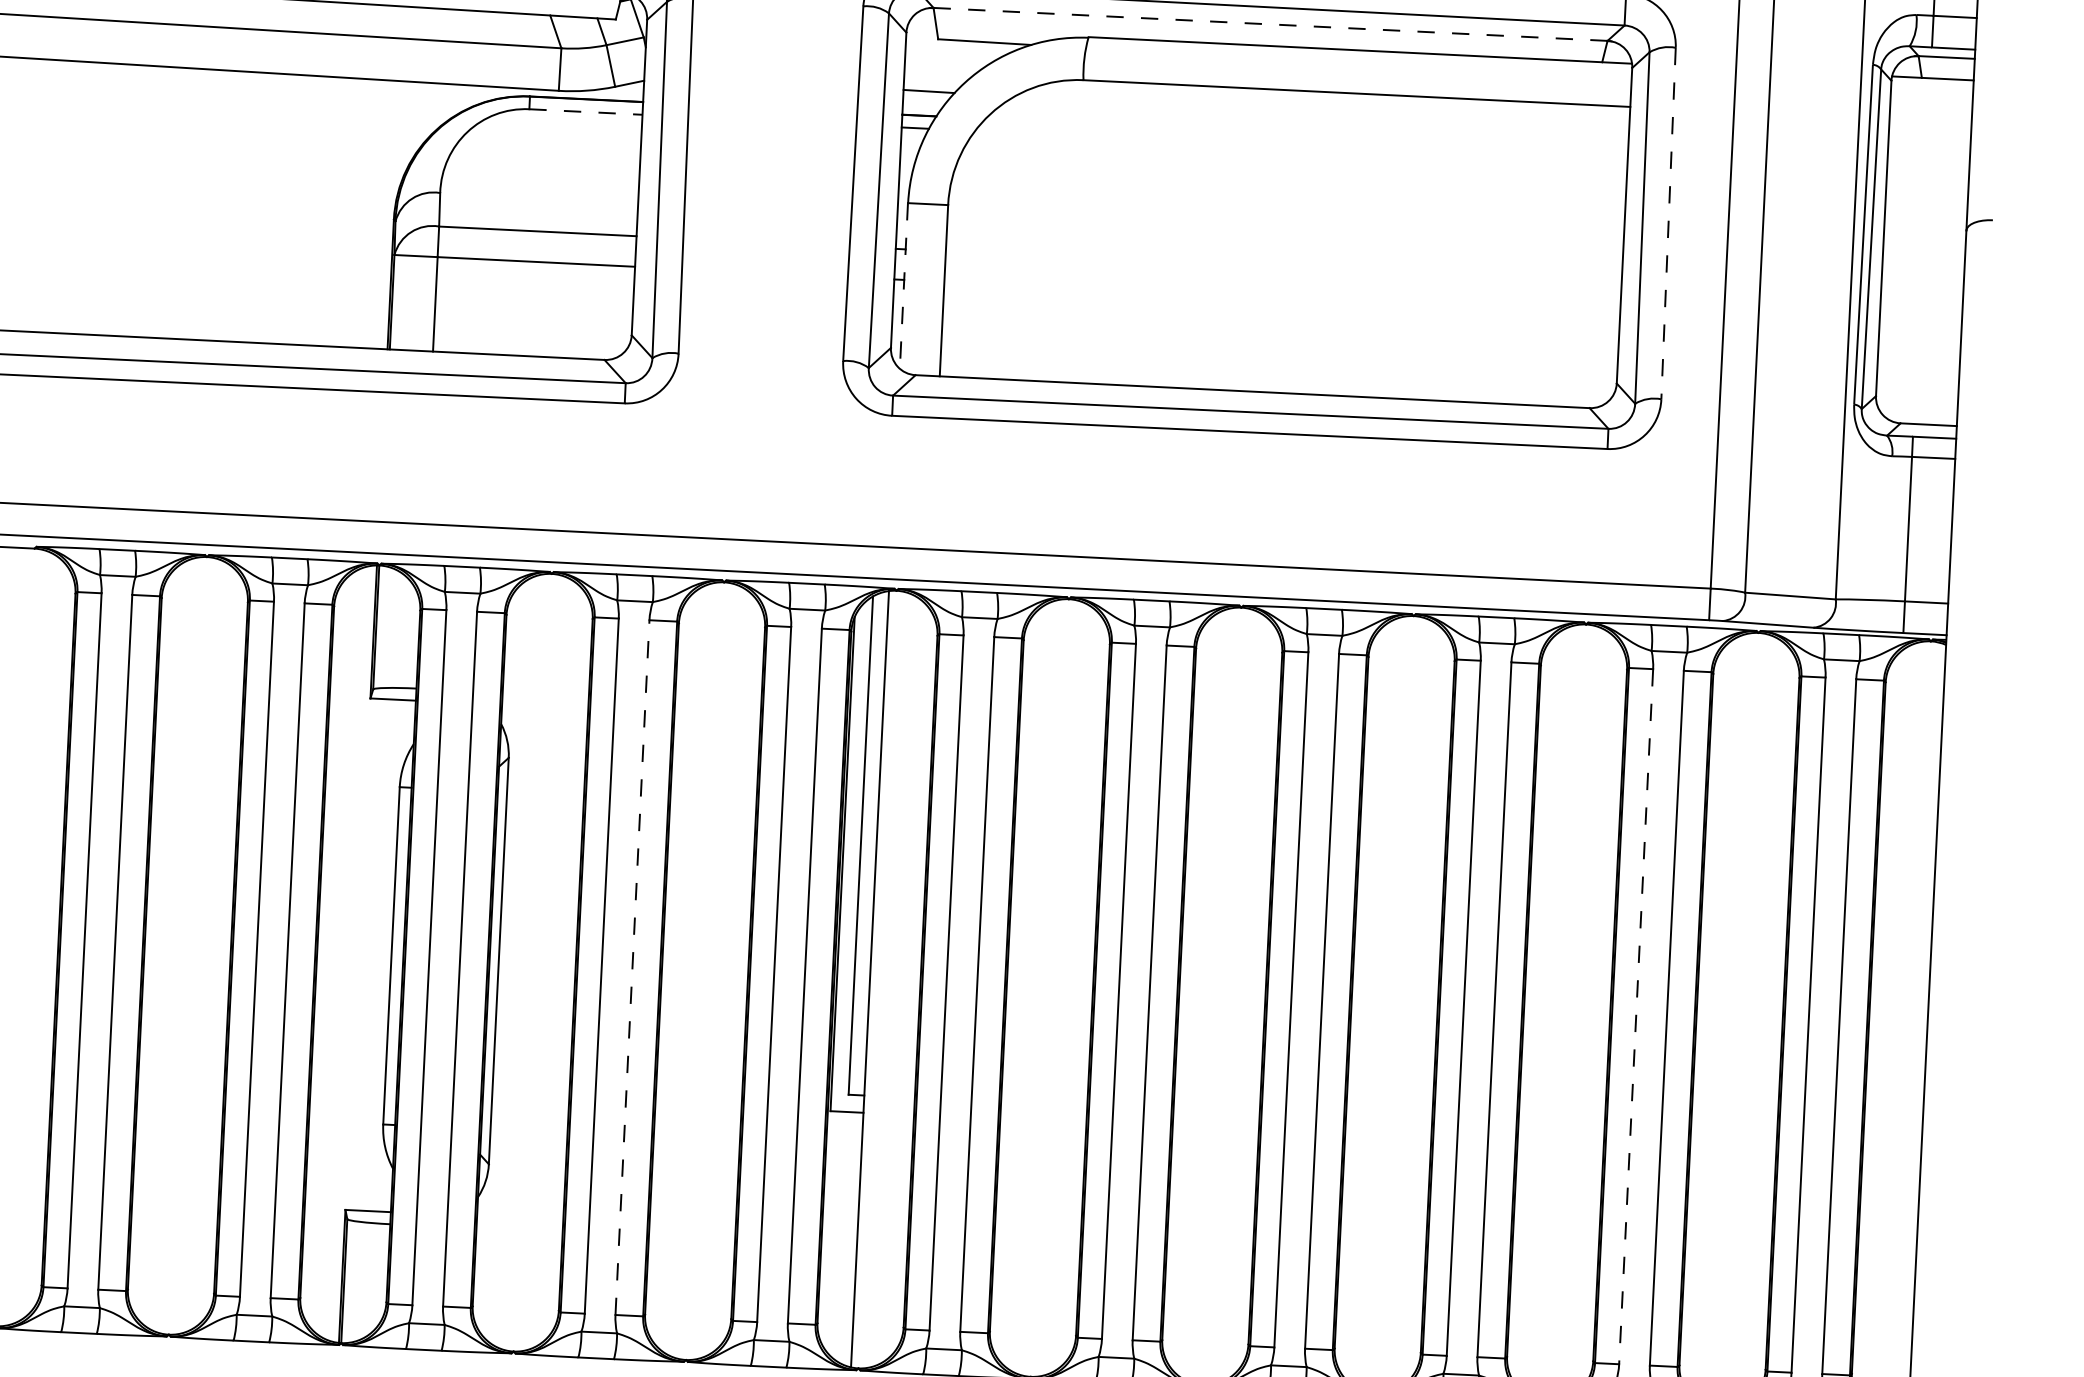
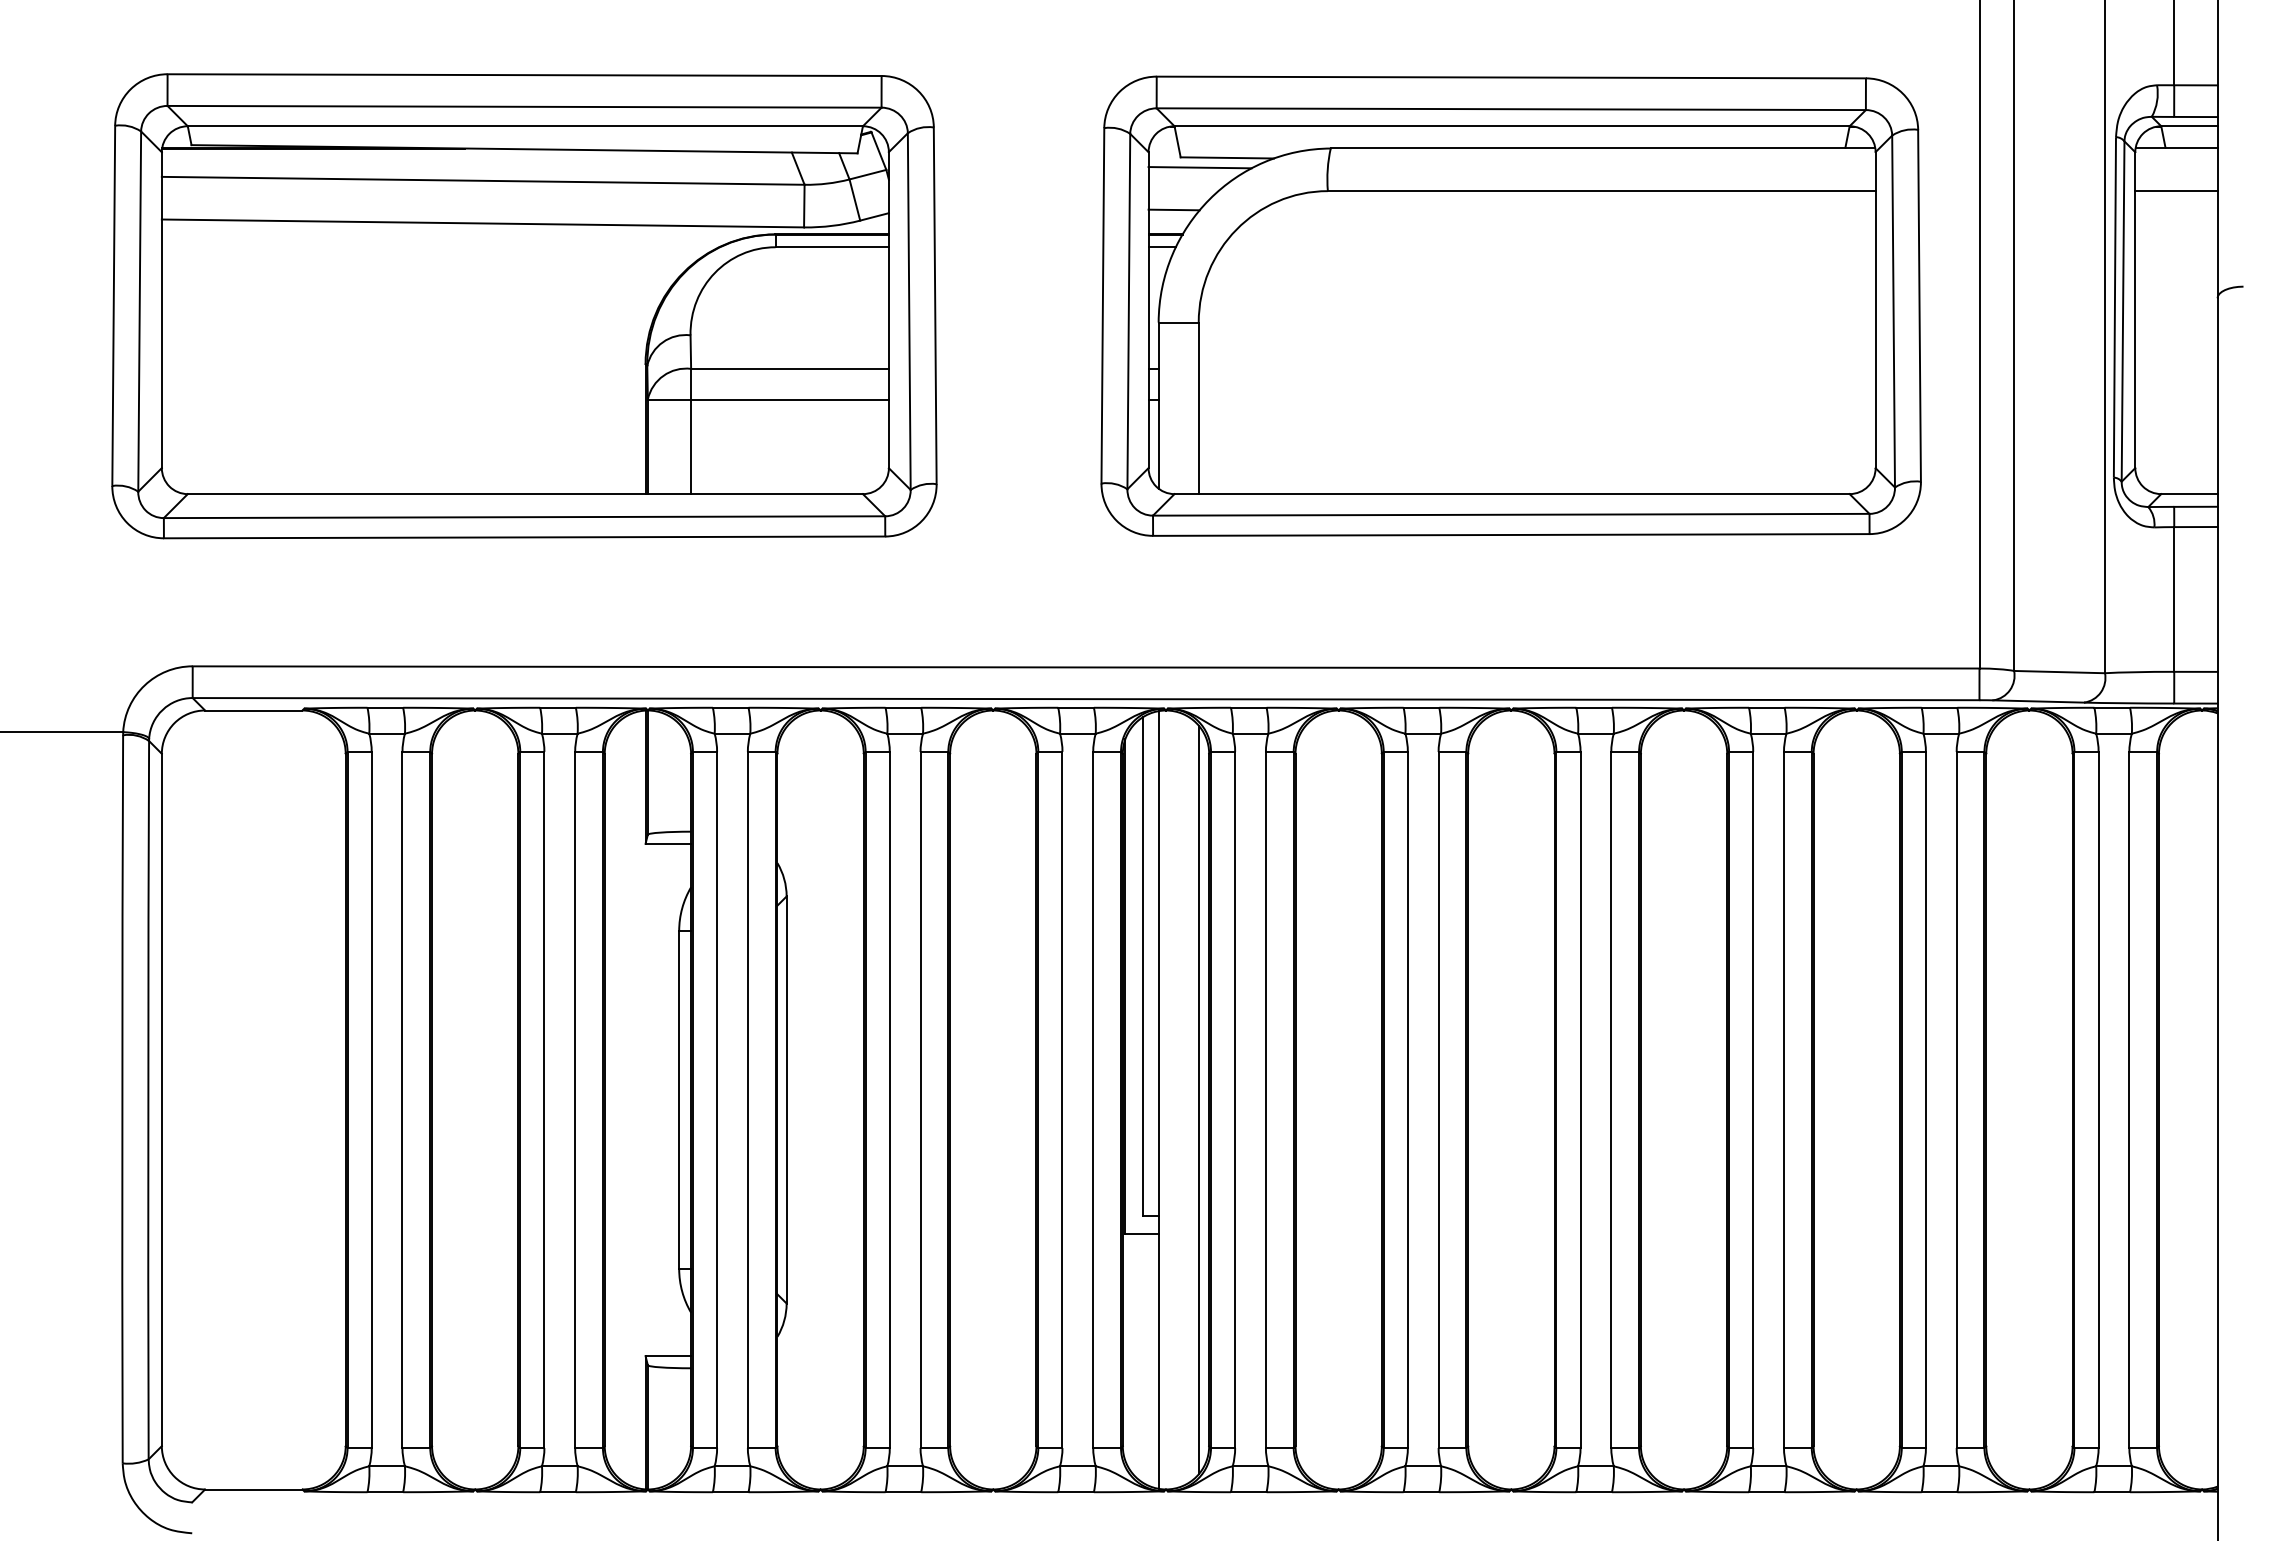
line: (1270, 24) -> (1512, 126), dashed -> solid
line: (956, 50) -> (1199, 167), added
line: (586, 112) -> (832, 247), dashed -> solid
line: (1930, 121) -> (2176, 191), added
line: (1668, 223) -> (1919, 305), dashed -> solid
line: (903, 285) -> (1158, 405), dashed -> solid
line: (632, 968) -> (920, 1100), dashed -> solid
line: (909, 980) -> (1198, 1099), added
line: (1635, 1017) -> (1925, 1100), dashed -> solid

